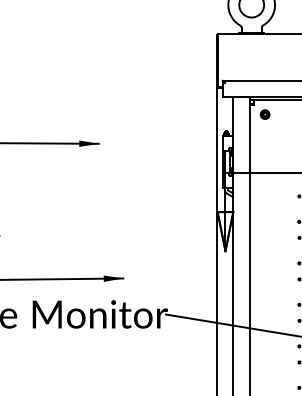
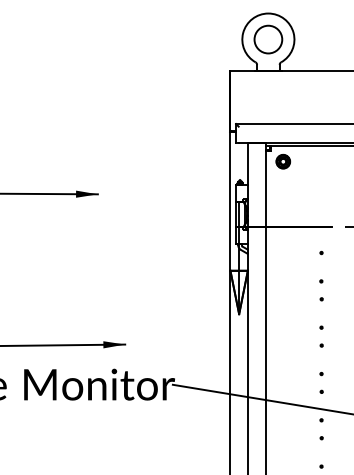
part: (265, 114) -> (283, 161), size x1.43

